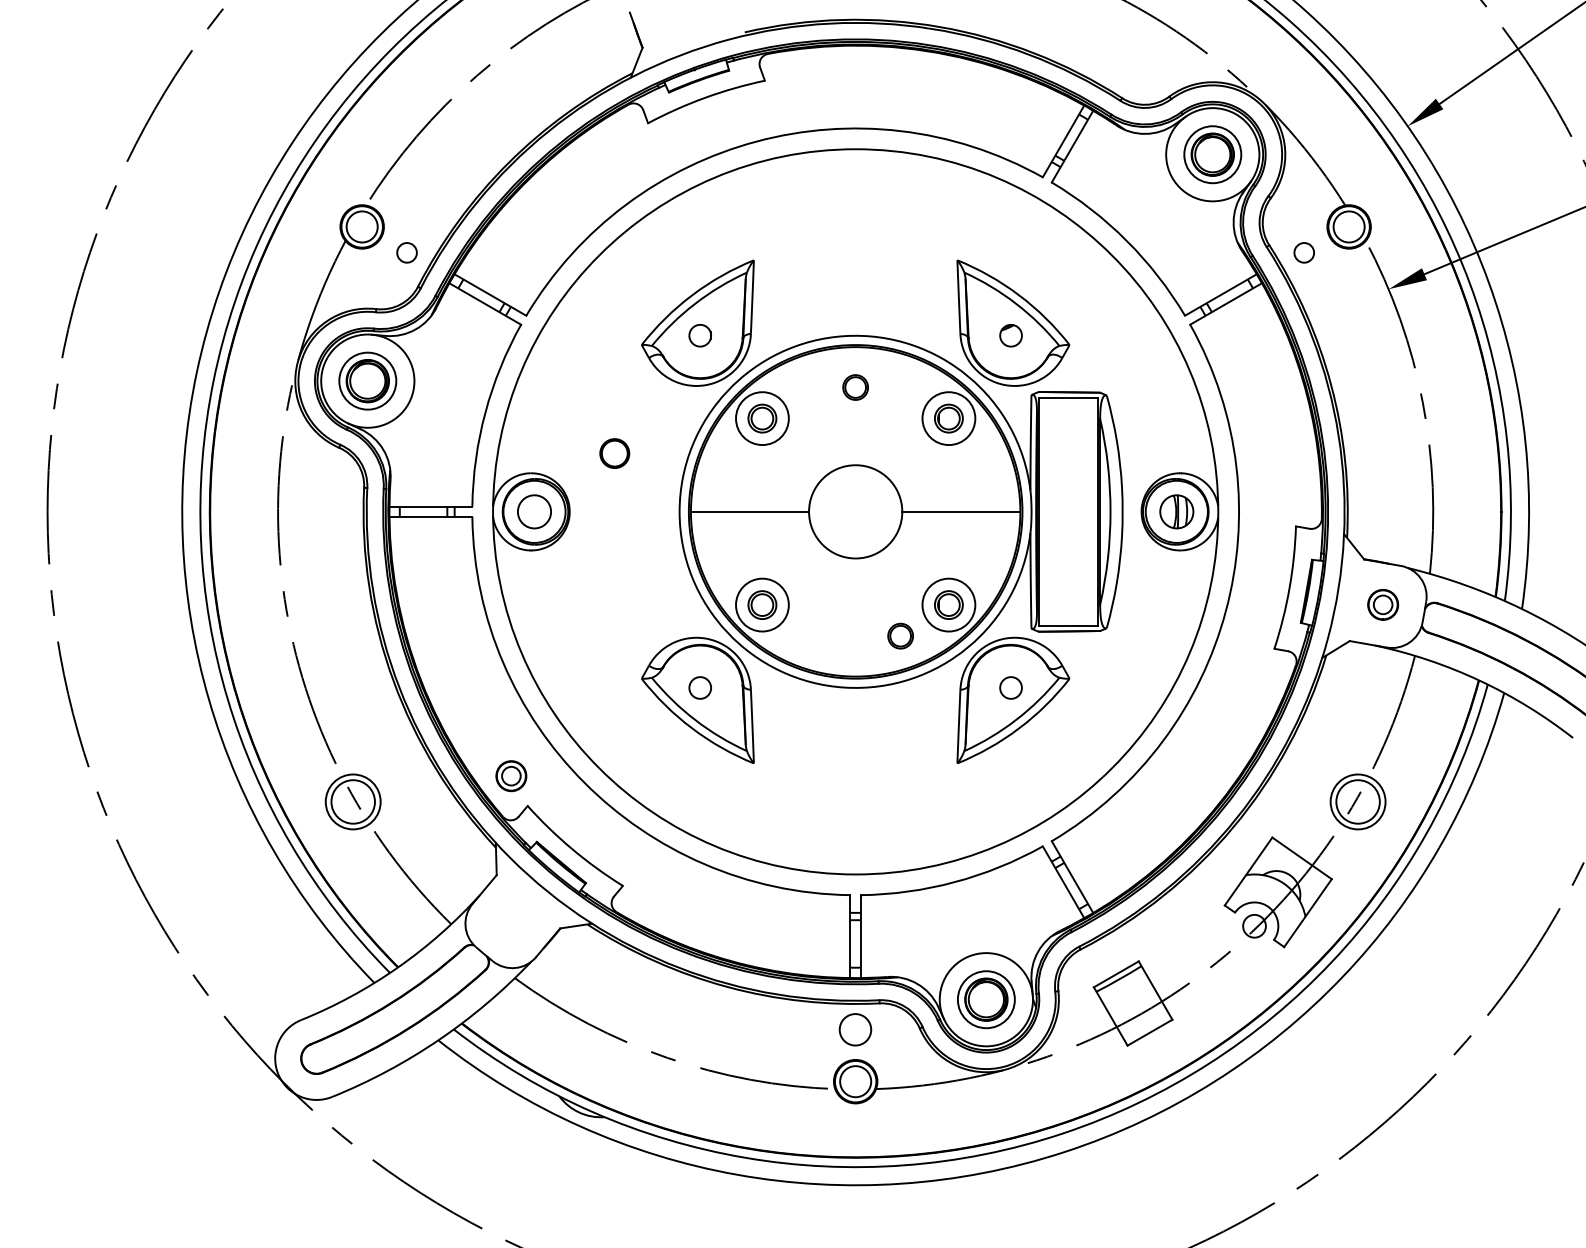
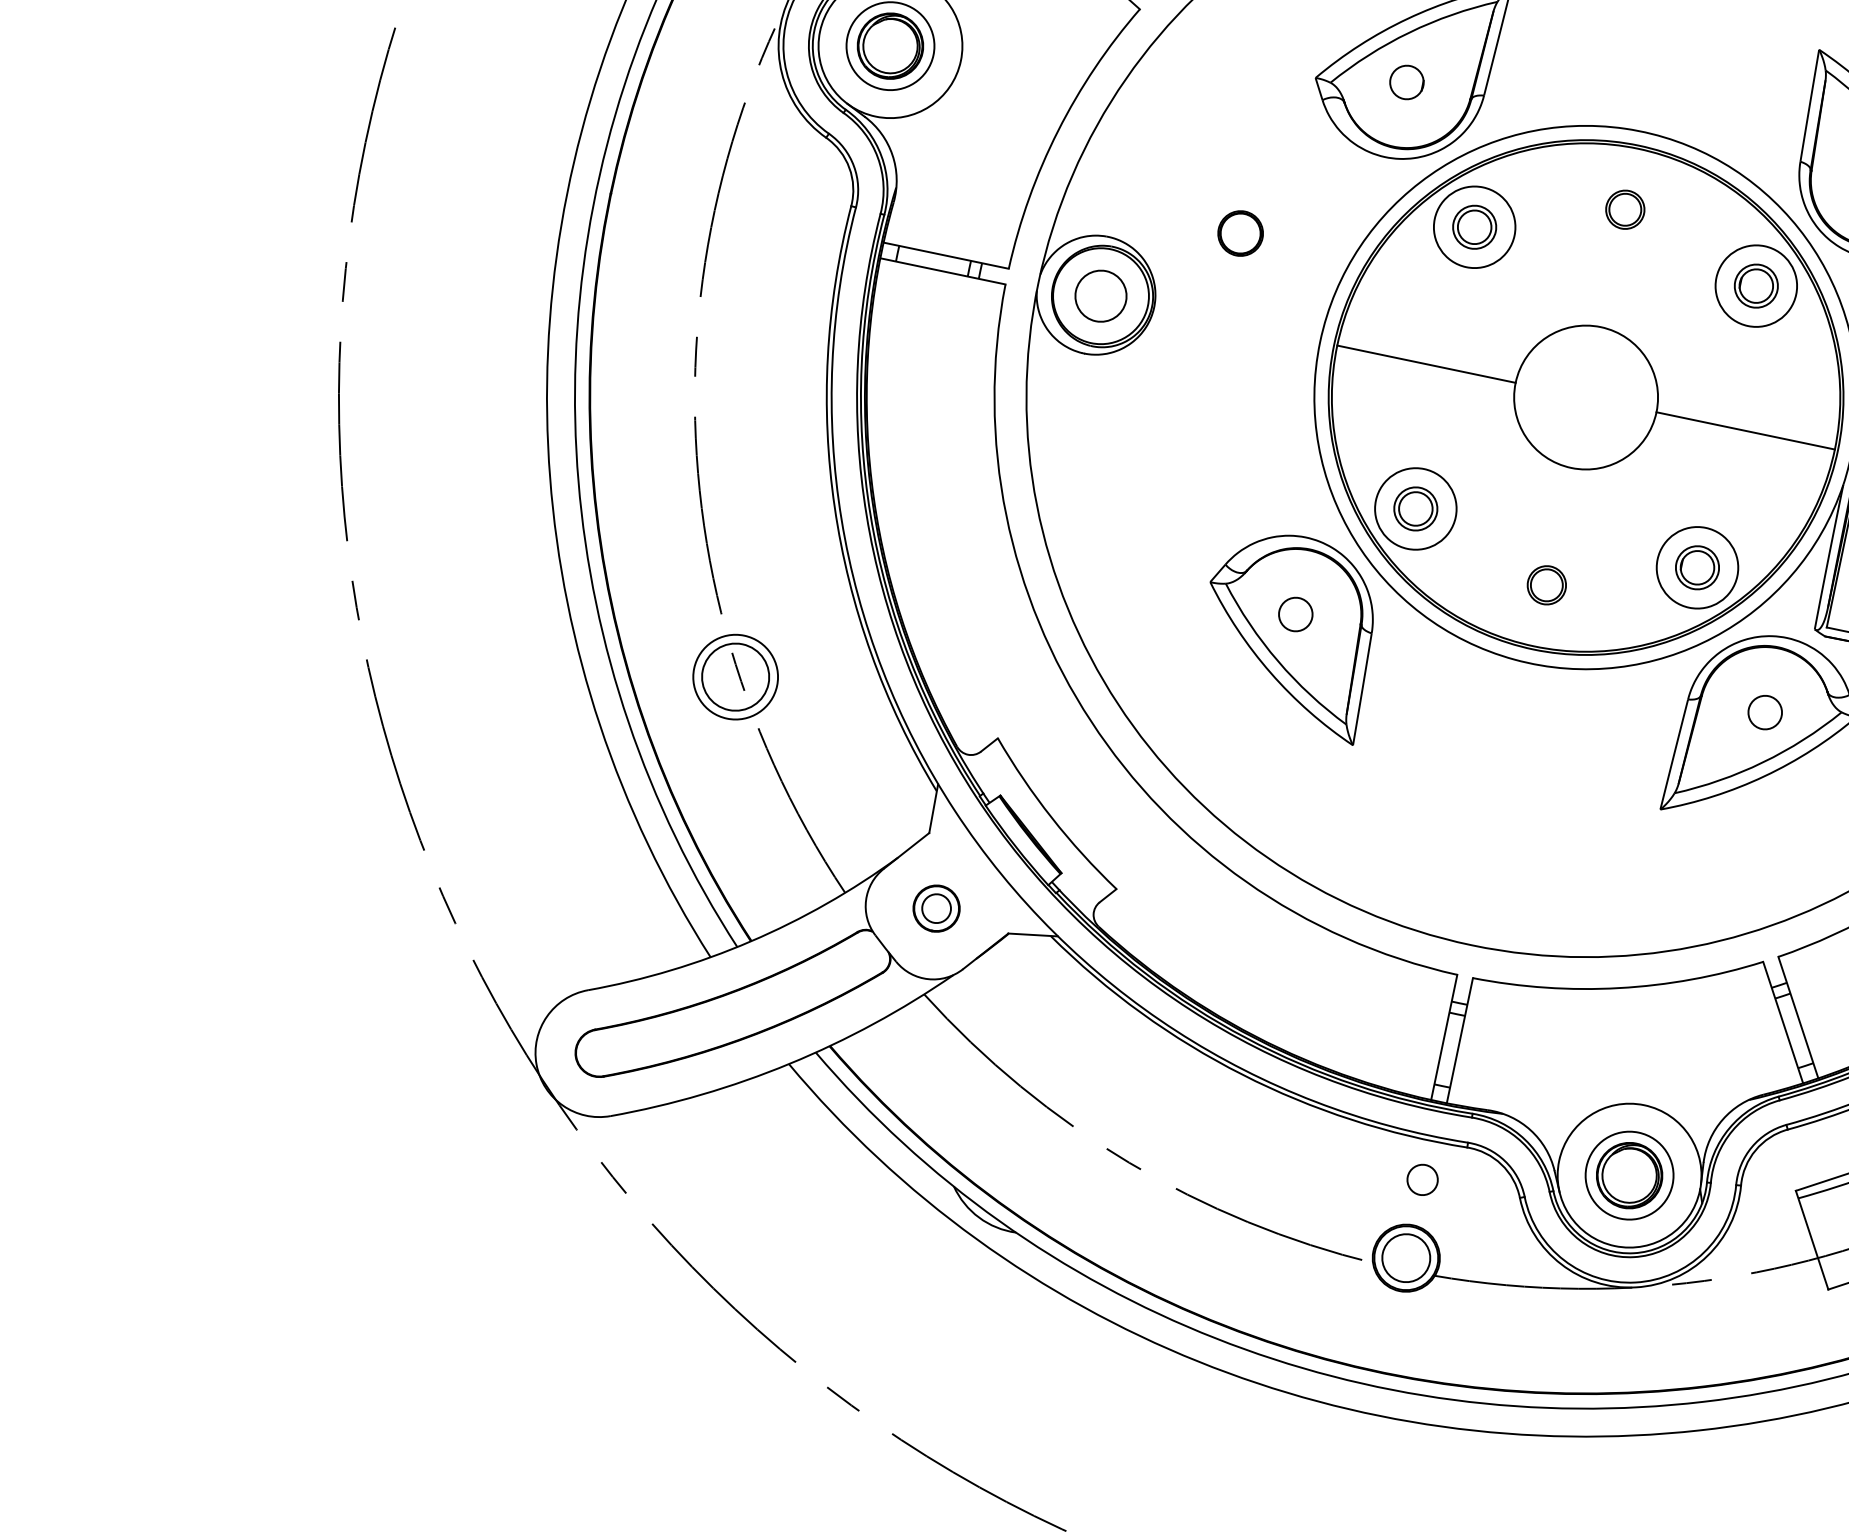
part: (900, 635) -> (1546, 584), moved
part: (511, 776) -> (936, 909), moved
circle: (855, 1029) -> (1422, 1179), size x0.62

